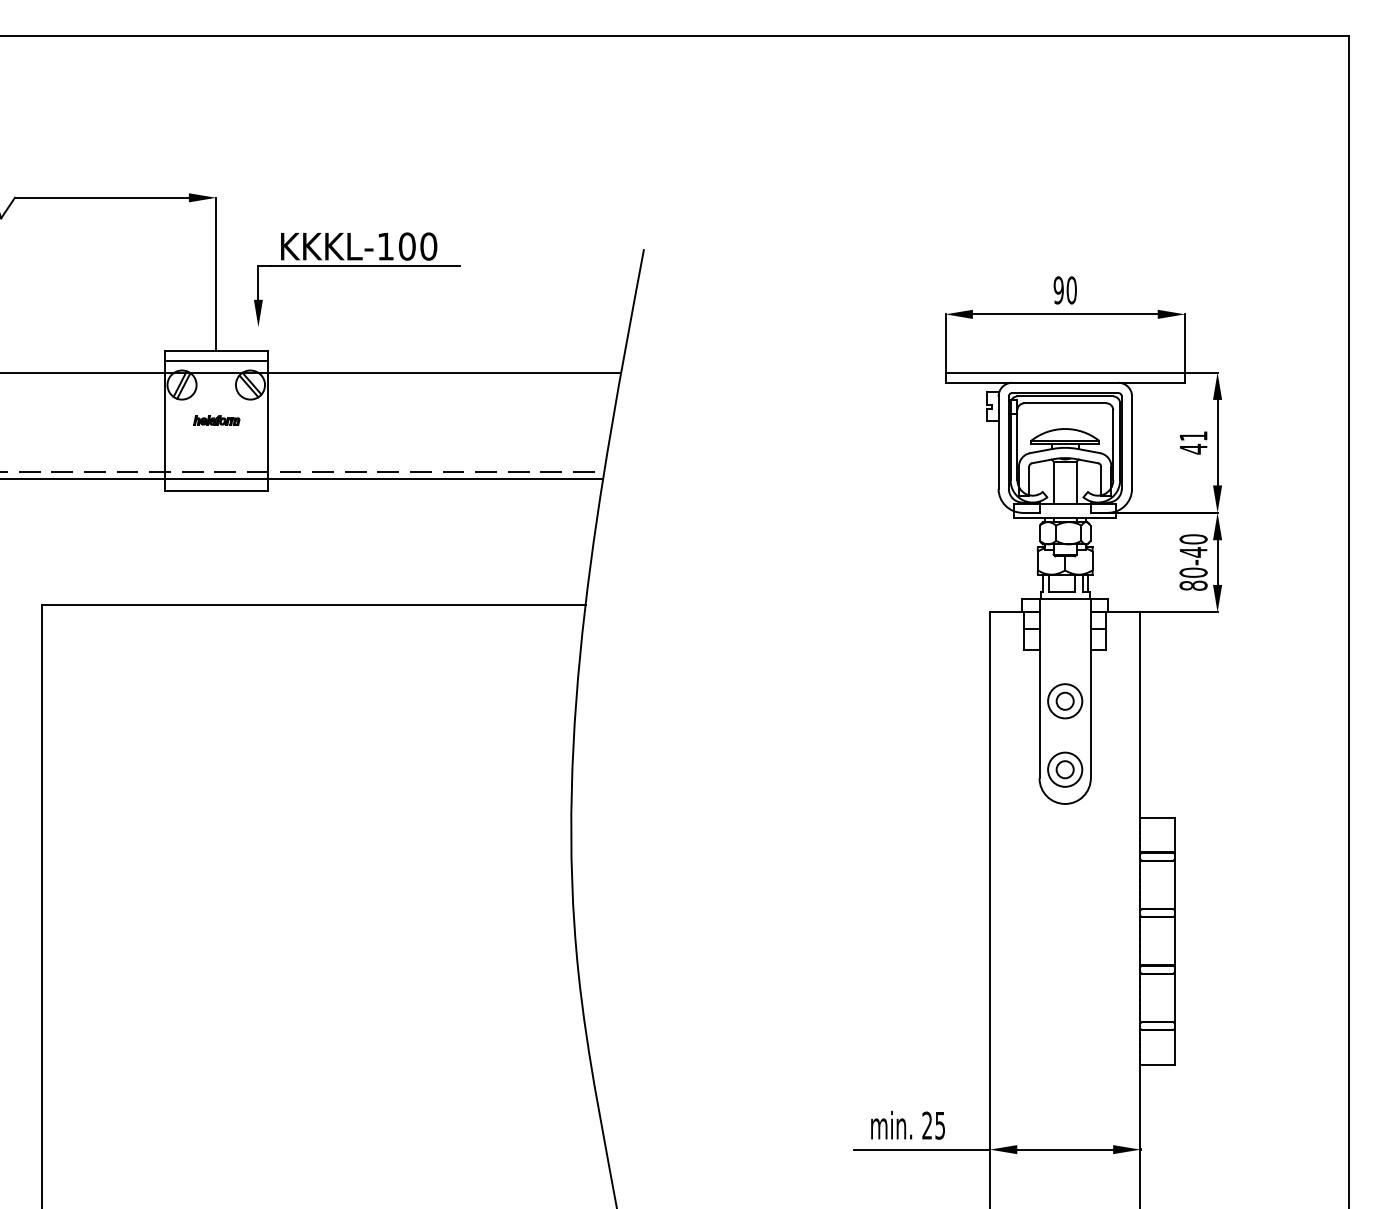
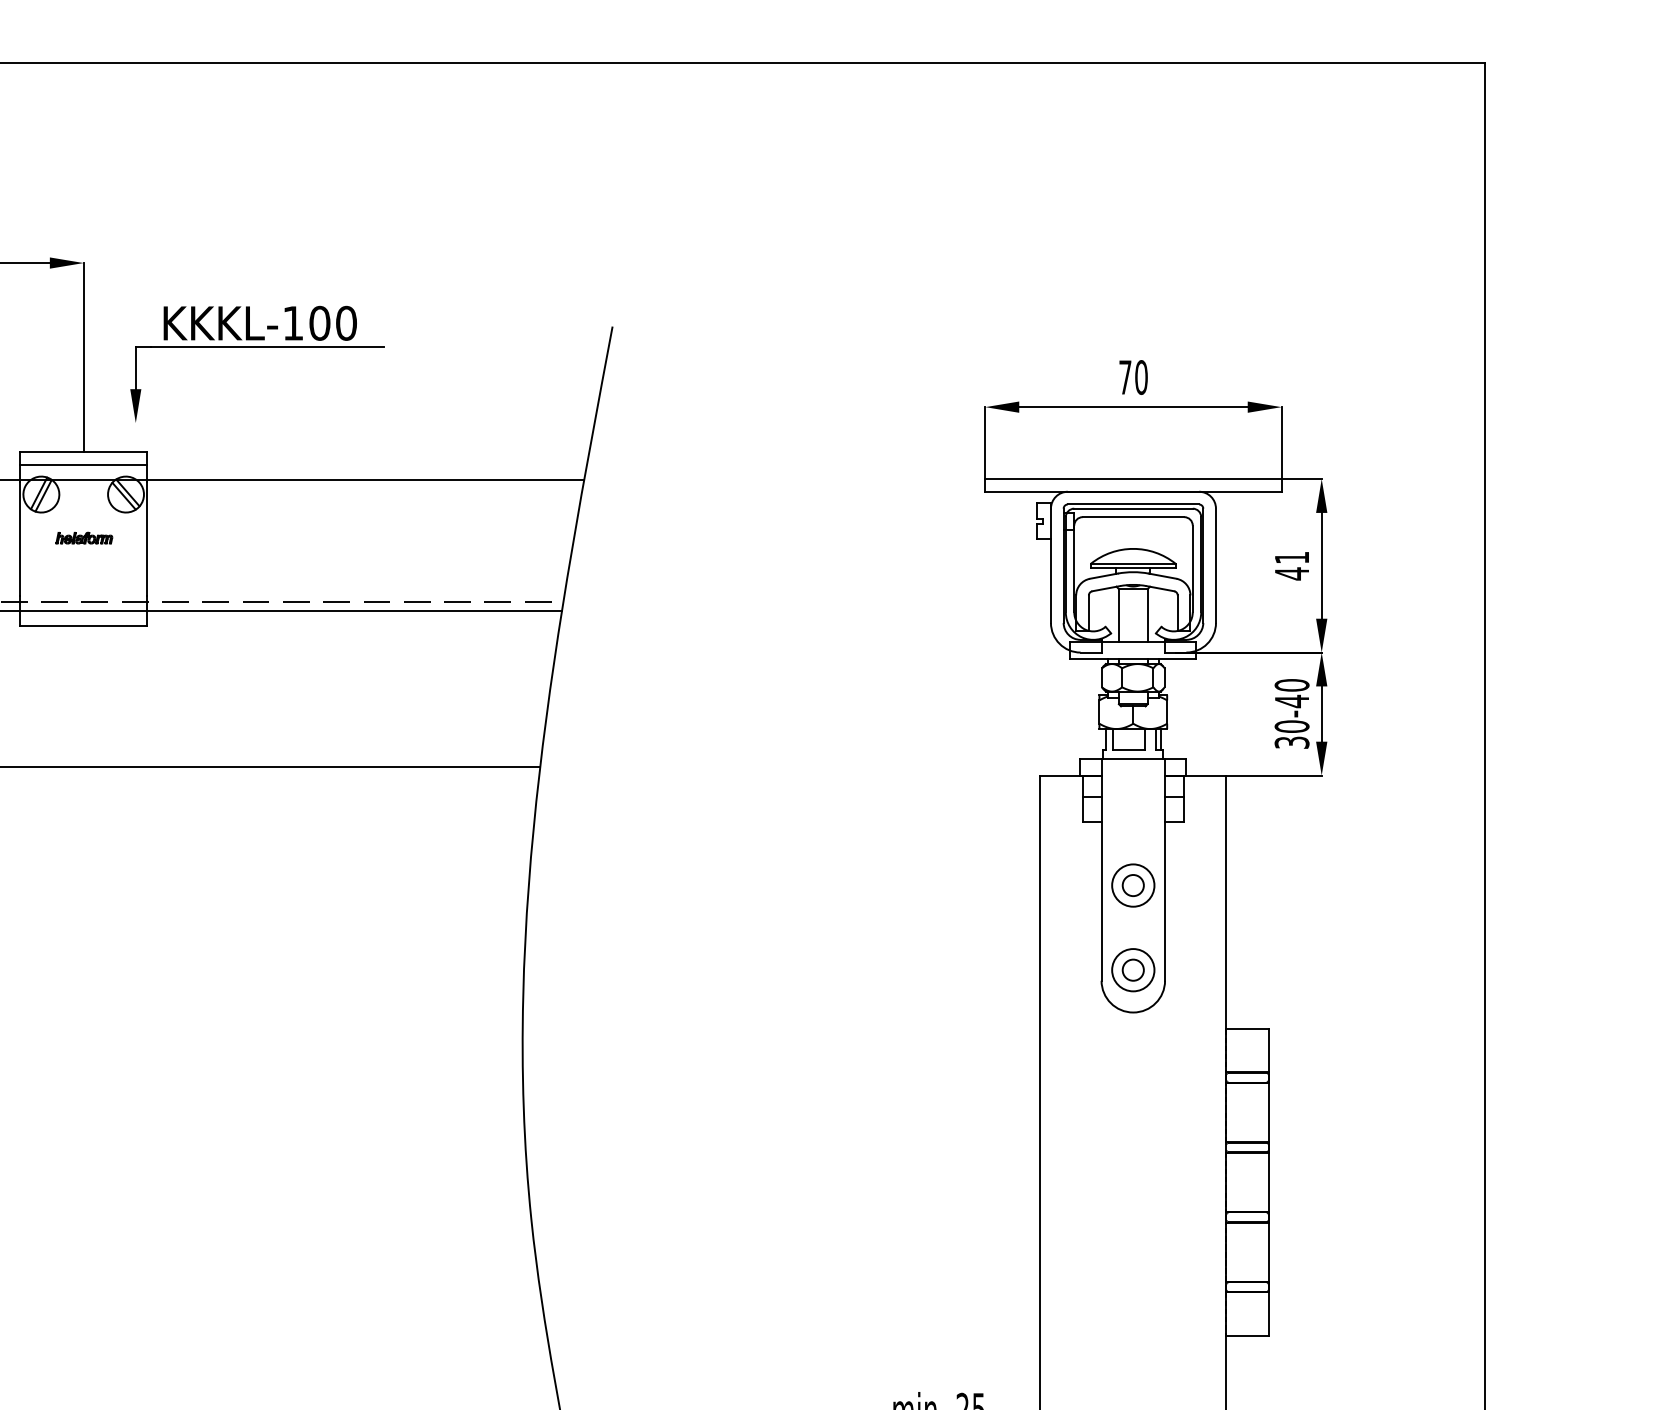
text: (1058, 290) -> (1125, 377), 90 -> 70
text: (1193, 585) -> (1291, 742), 80-40 -> 30-40

